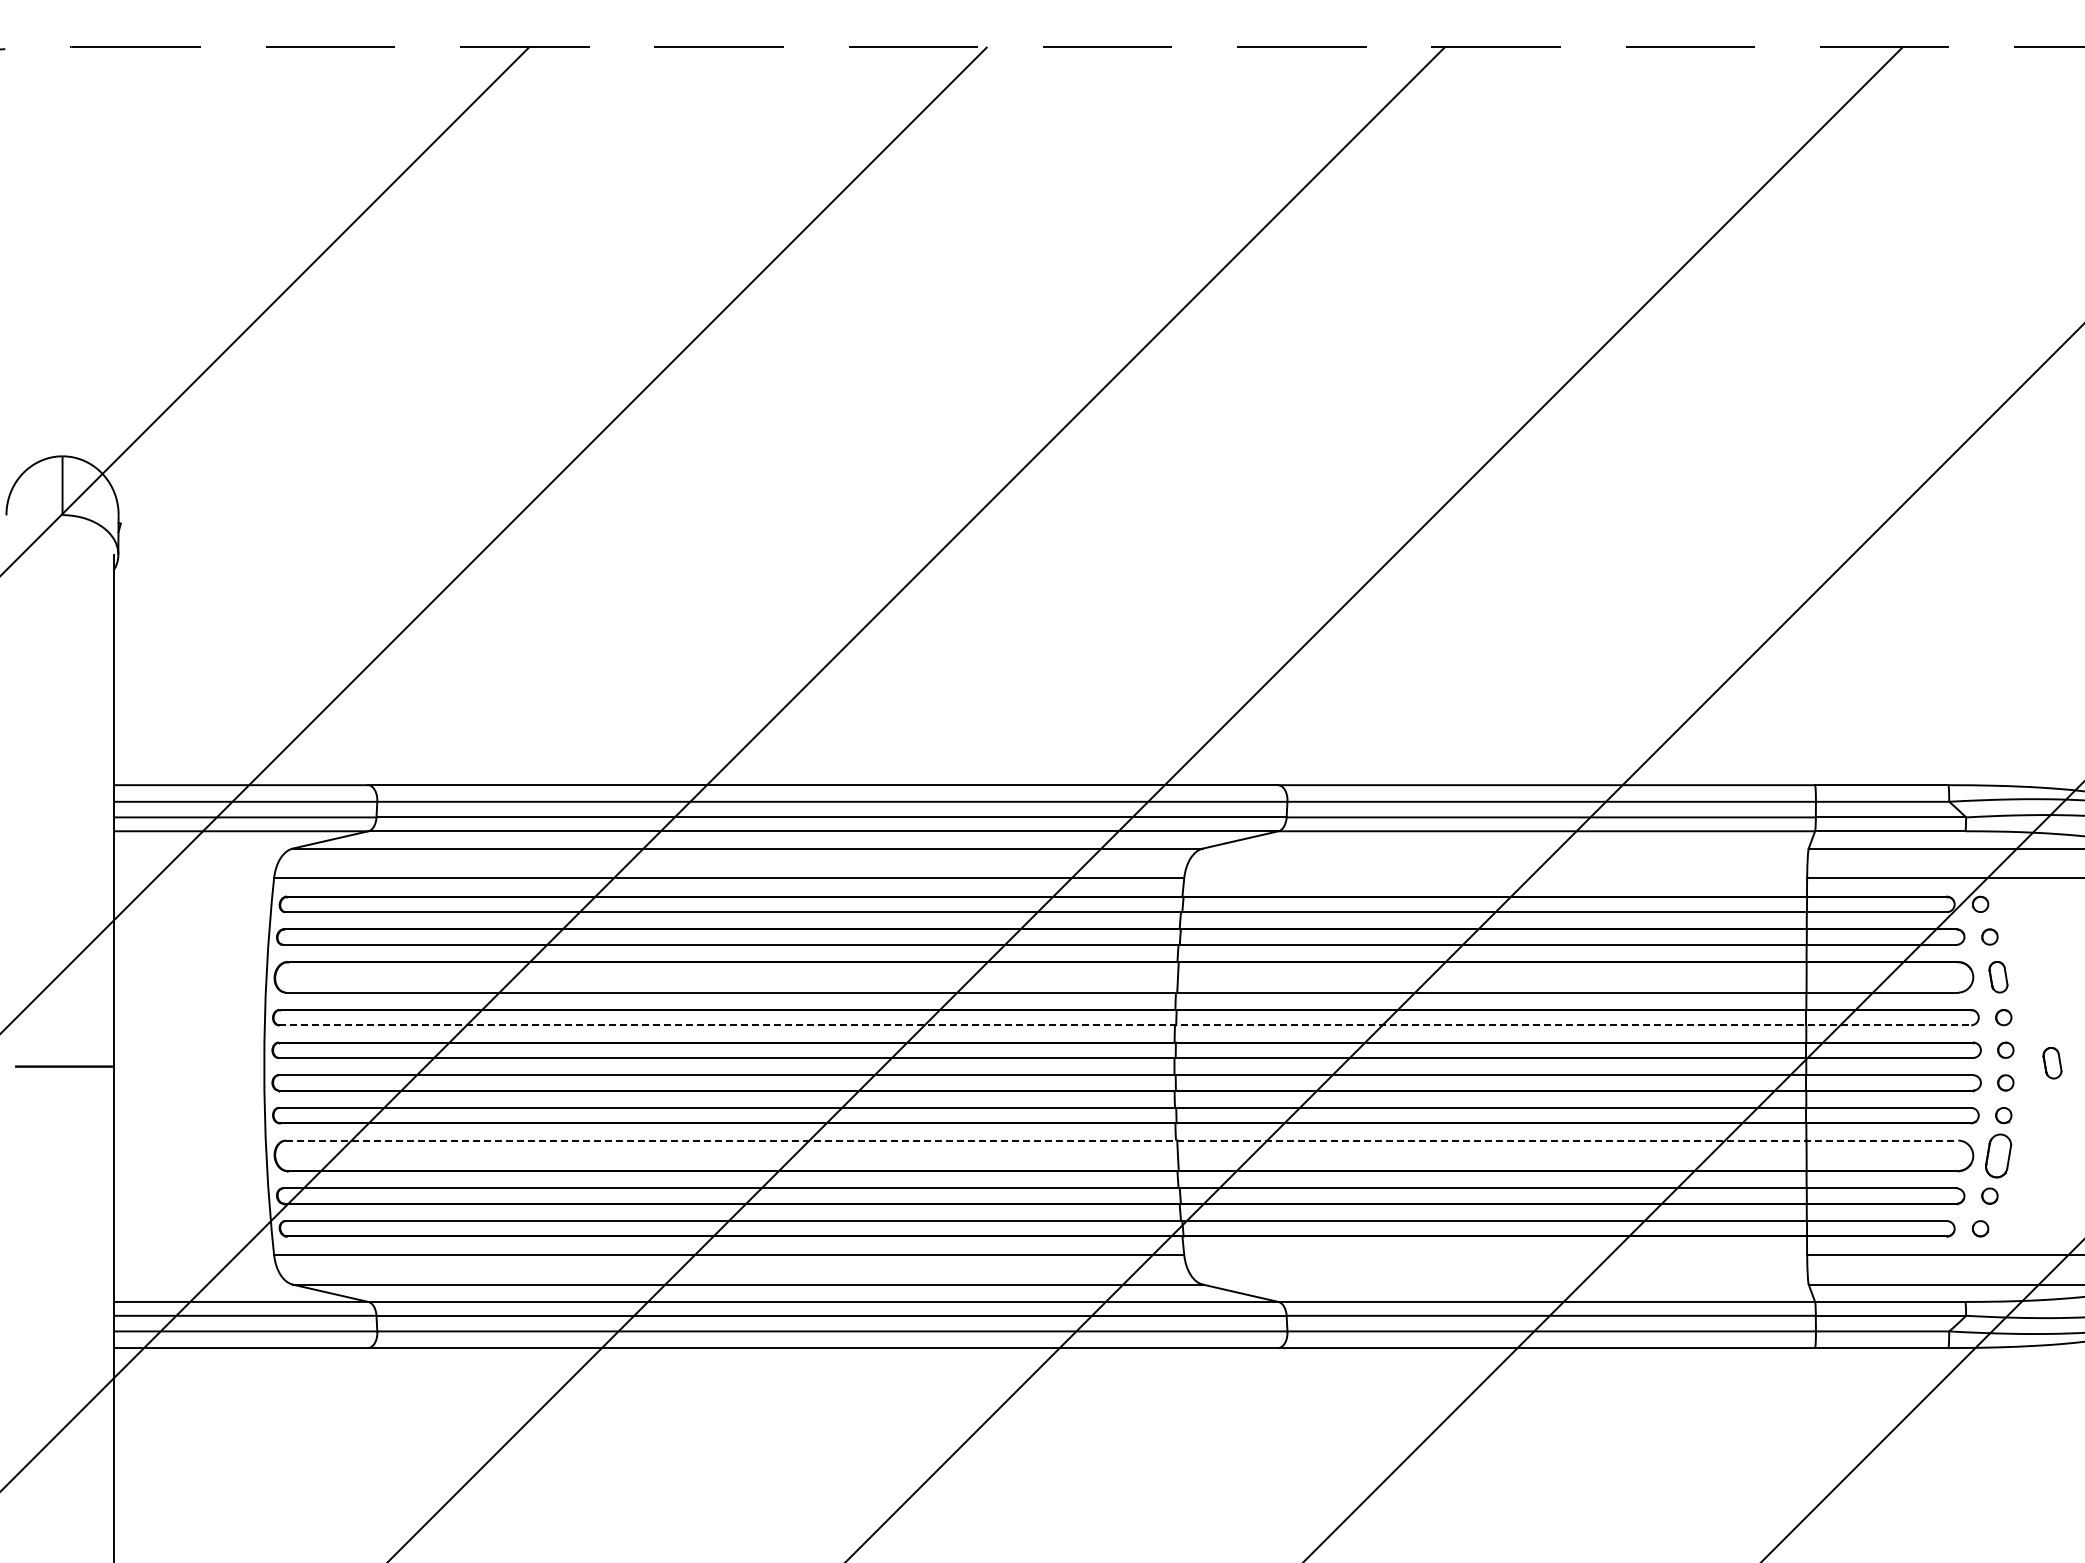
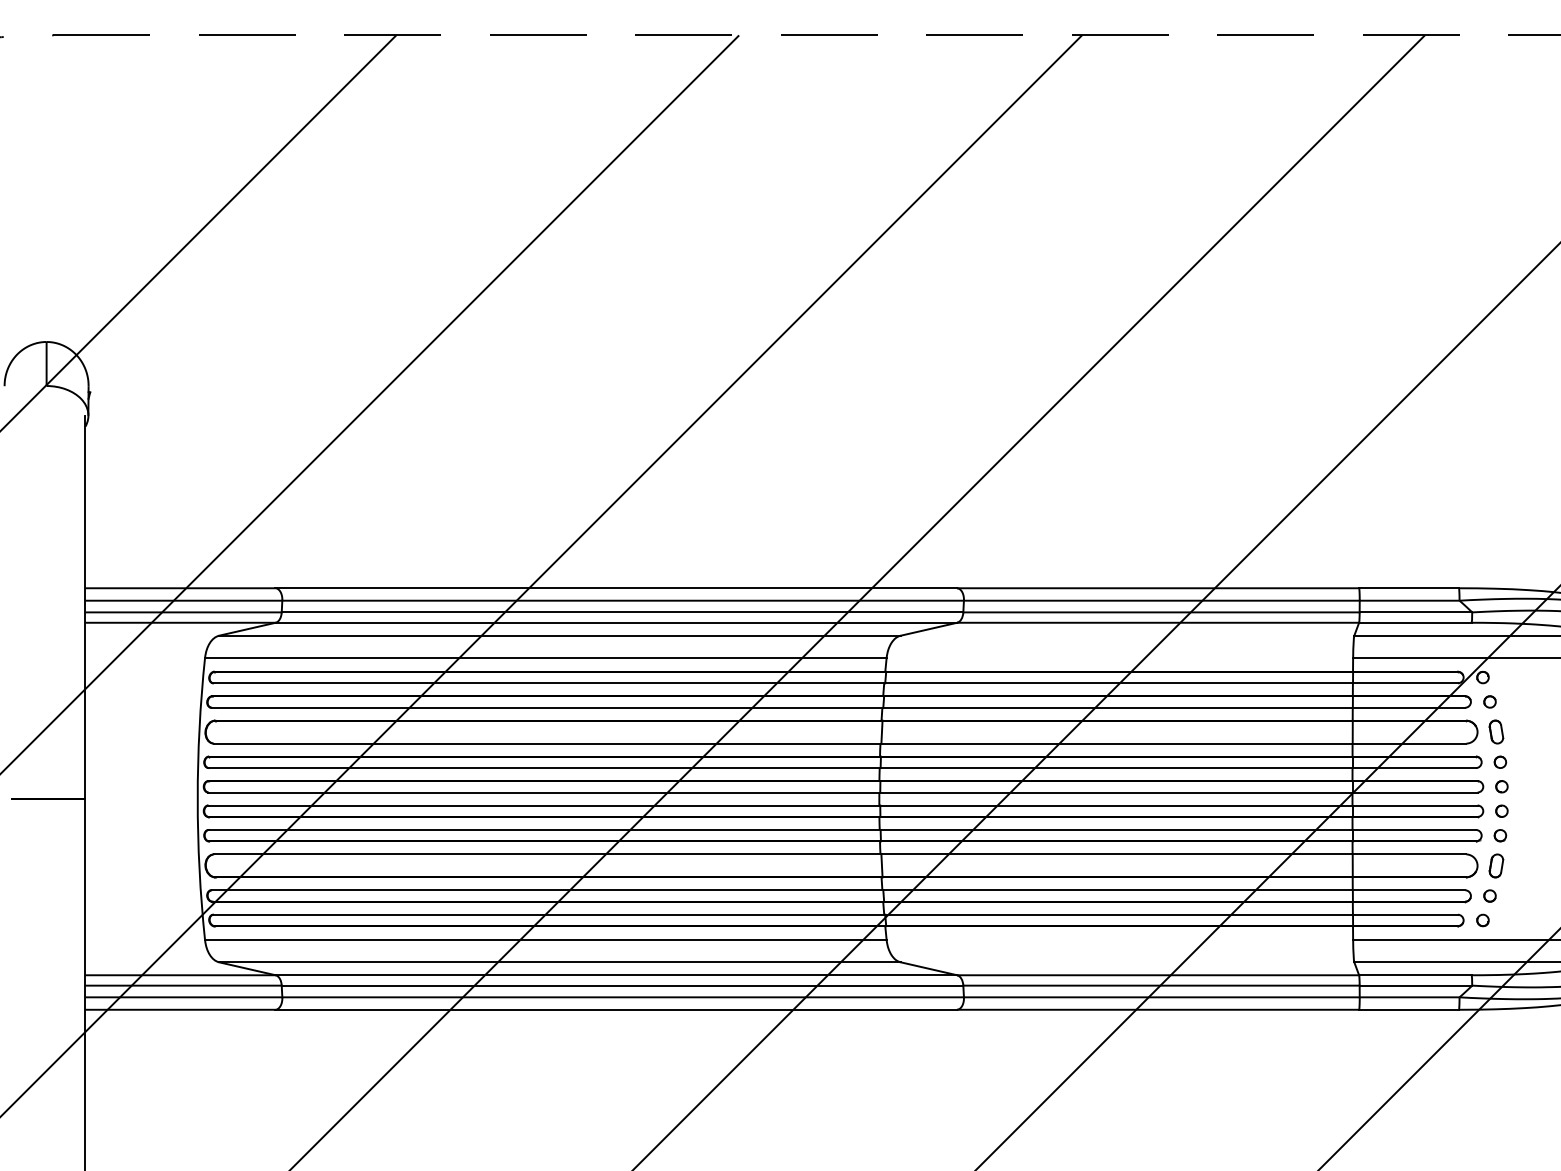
line: (1125, 1025) -> (842, 768), dashed -> solid
part: (2052, 1063) -> (1536, 796), removed
line: (1122, 1140) -> (840, 854), dashed -> solid
part: (1998, 1155) -> (1496, 865), size x0.71

